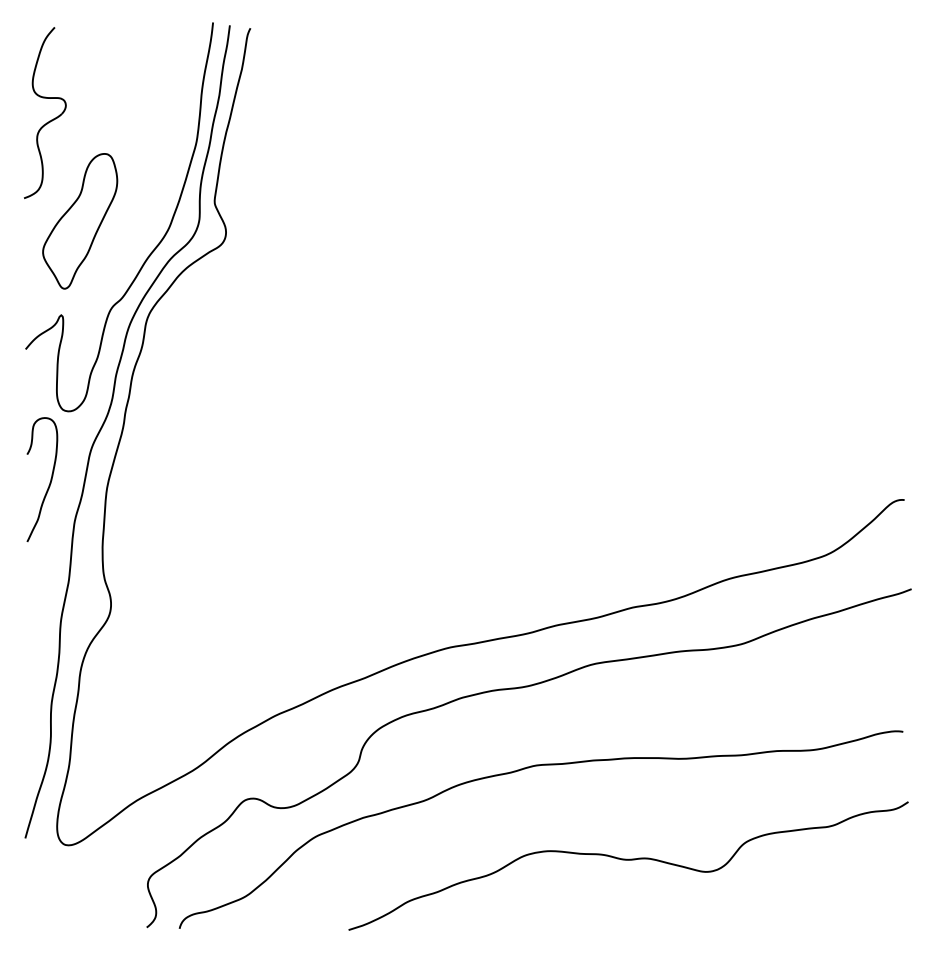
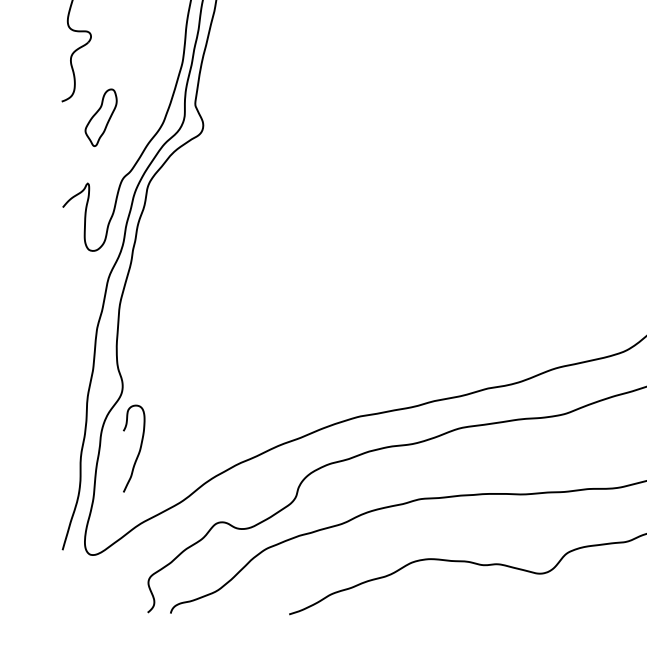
part: (80, 221) -> (101, 117), size x0.6
curve: (49, 482) -> (139, 450), moved

